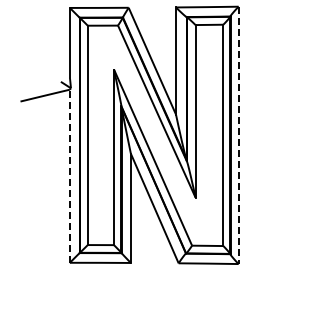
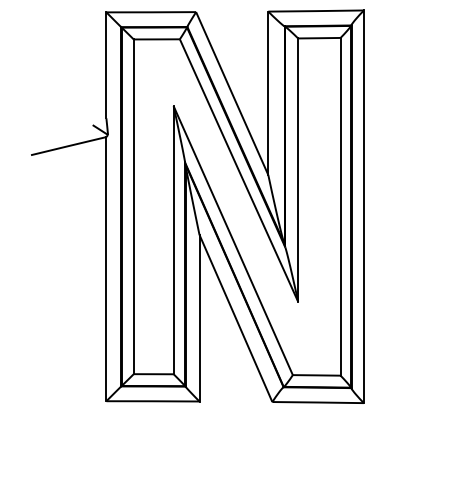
line: (238, 135) -> (363, 206), dashed -> solid
line: (69, 176) -> (105, 269), dashed -> solid

